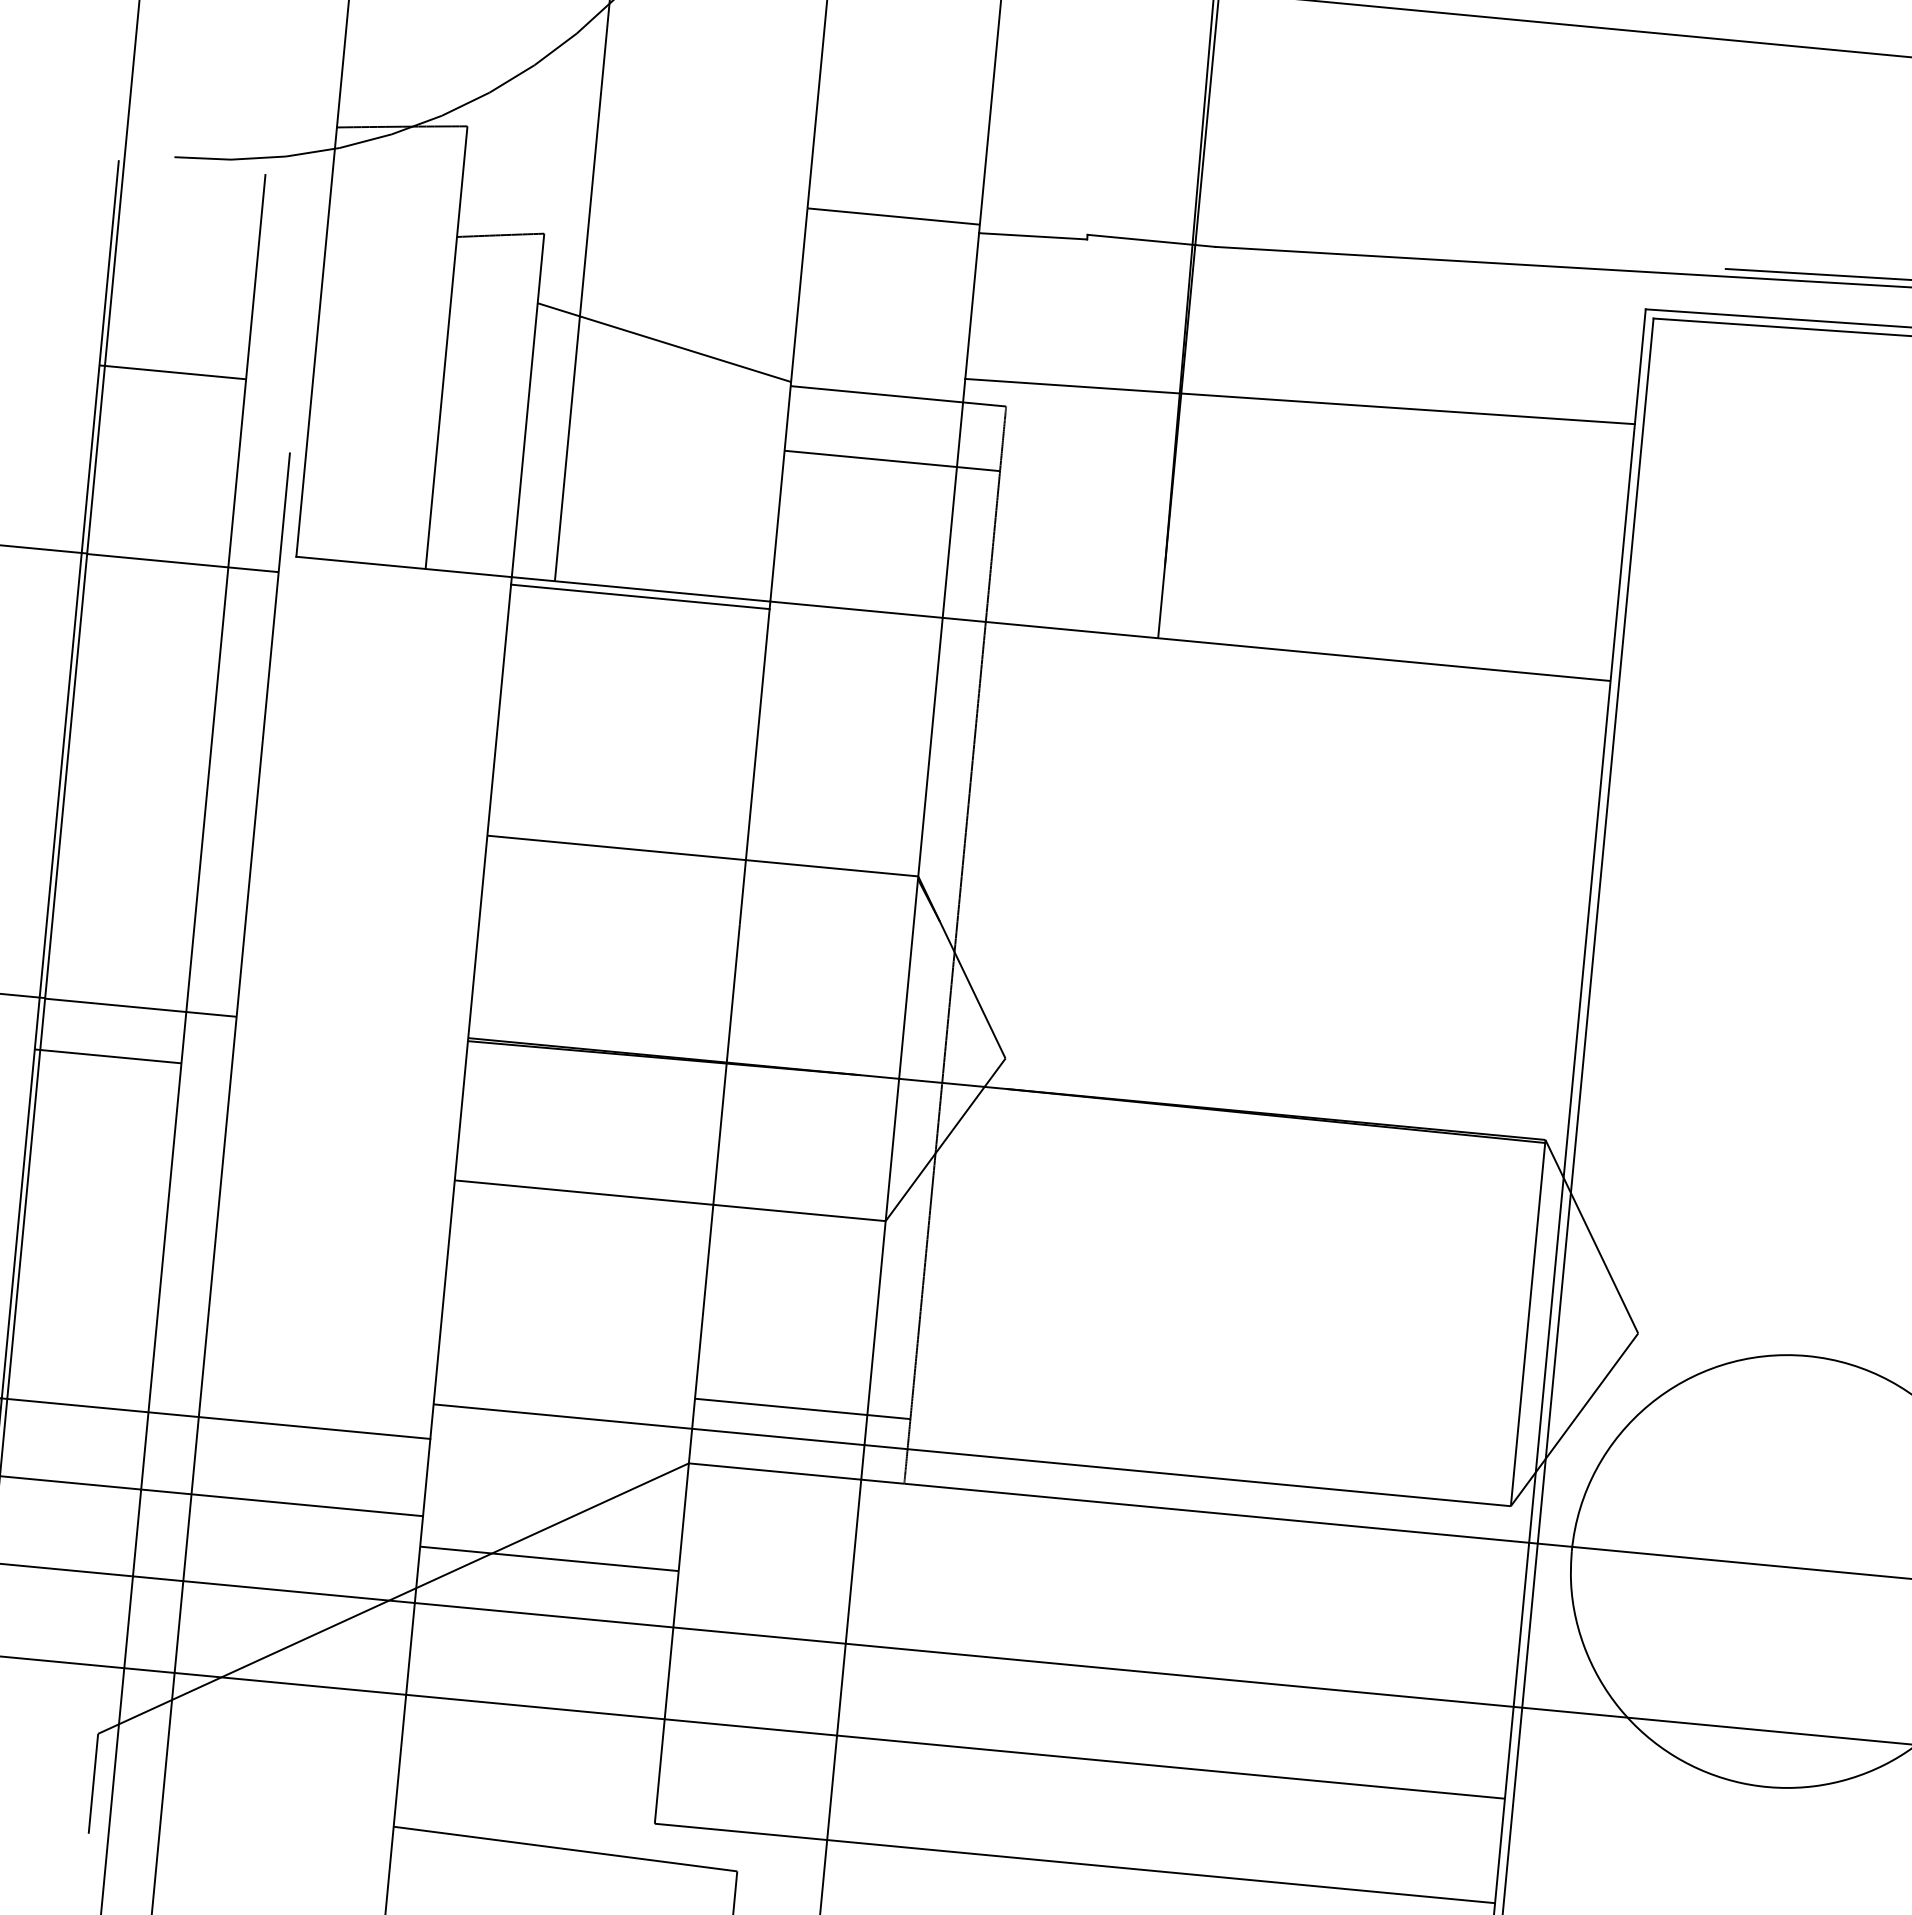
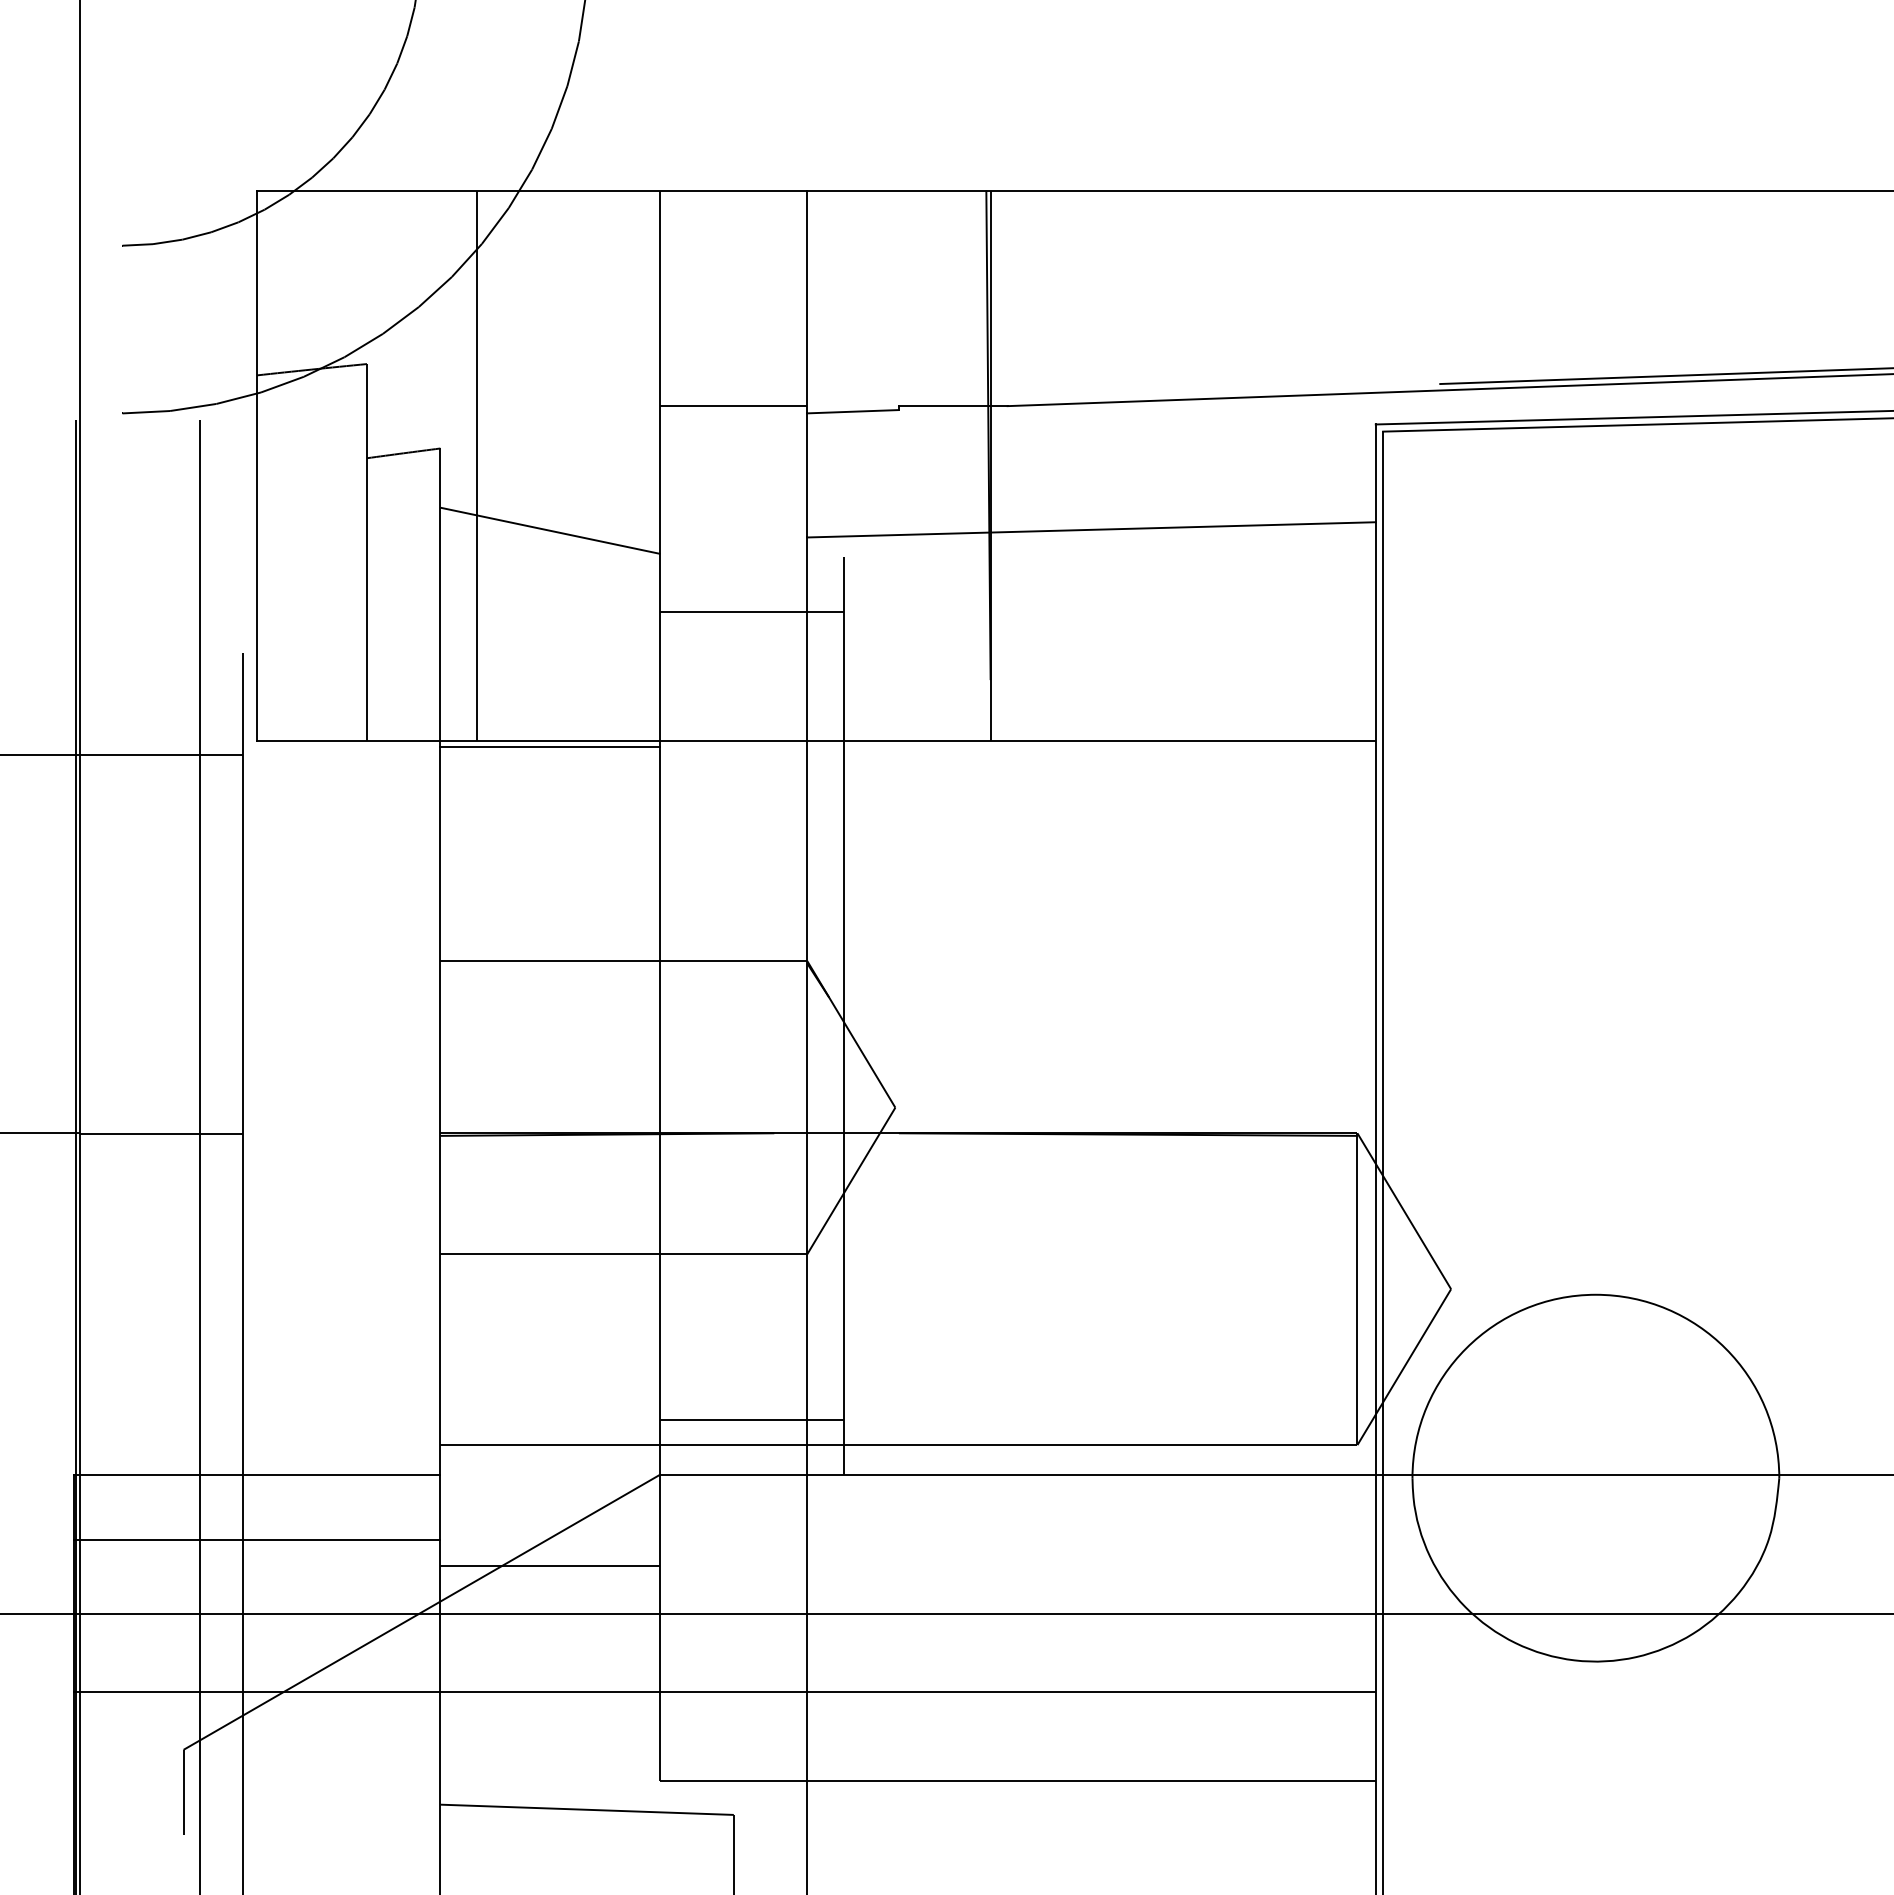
line: (172, 372) -> (137, 595), removed
line: (897, 396) -> (751, 557), removed
line: (107, 1056) -> (137, 1177), removed

